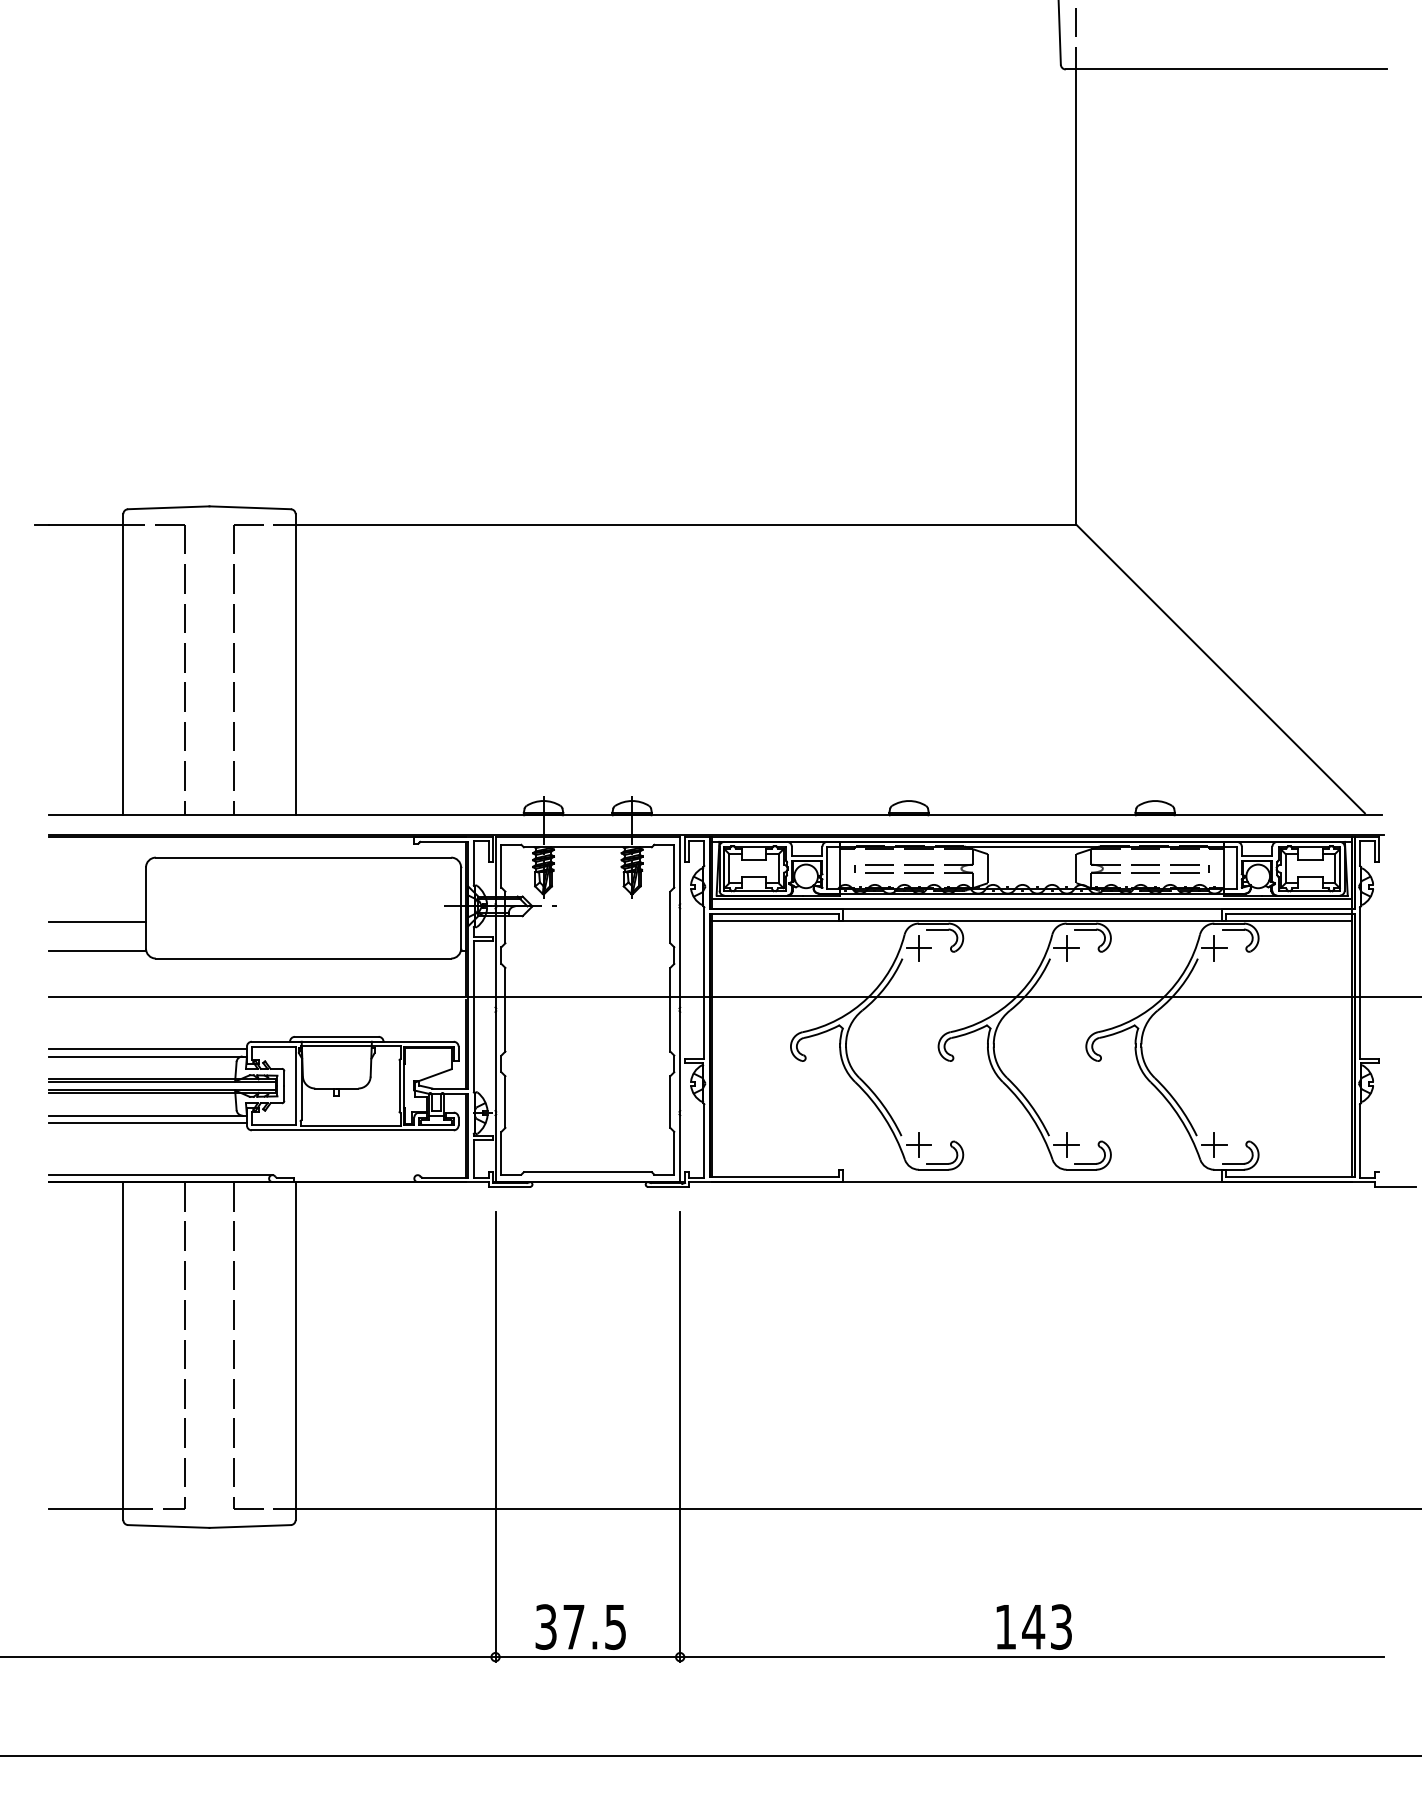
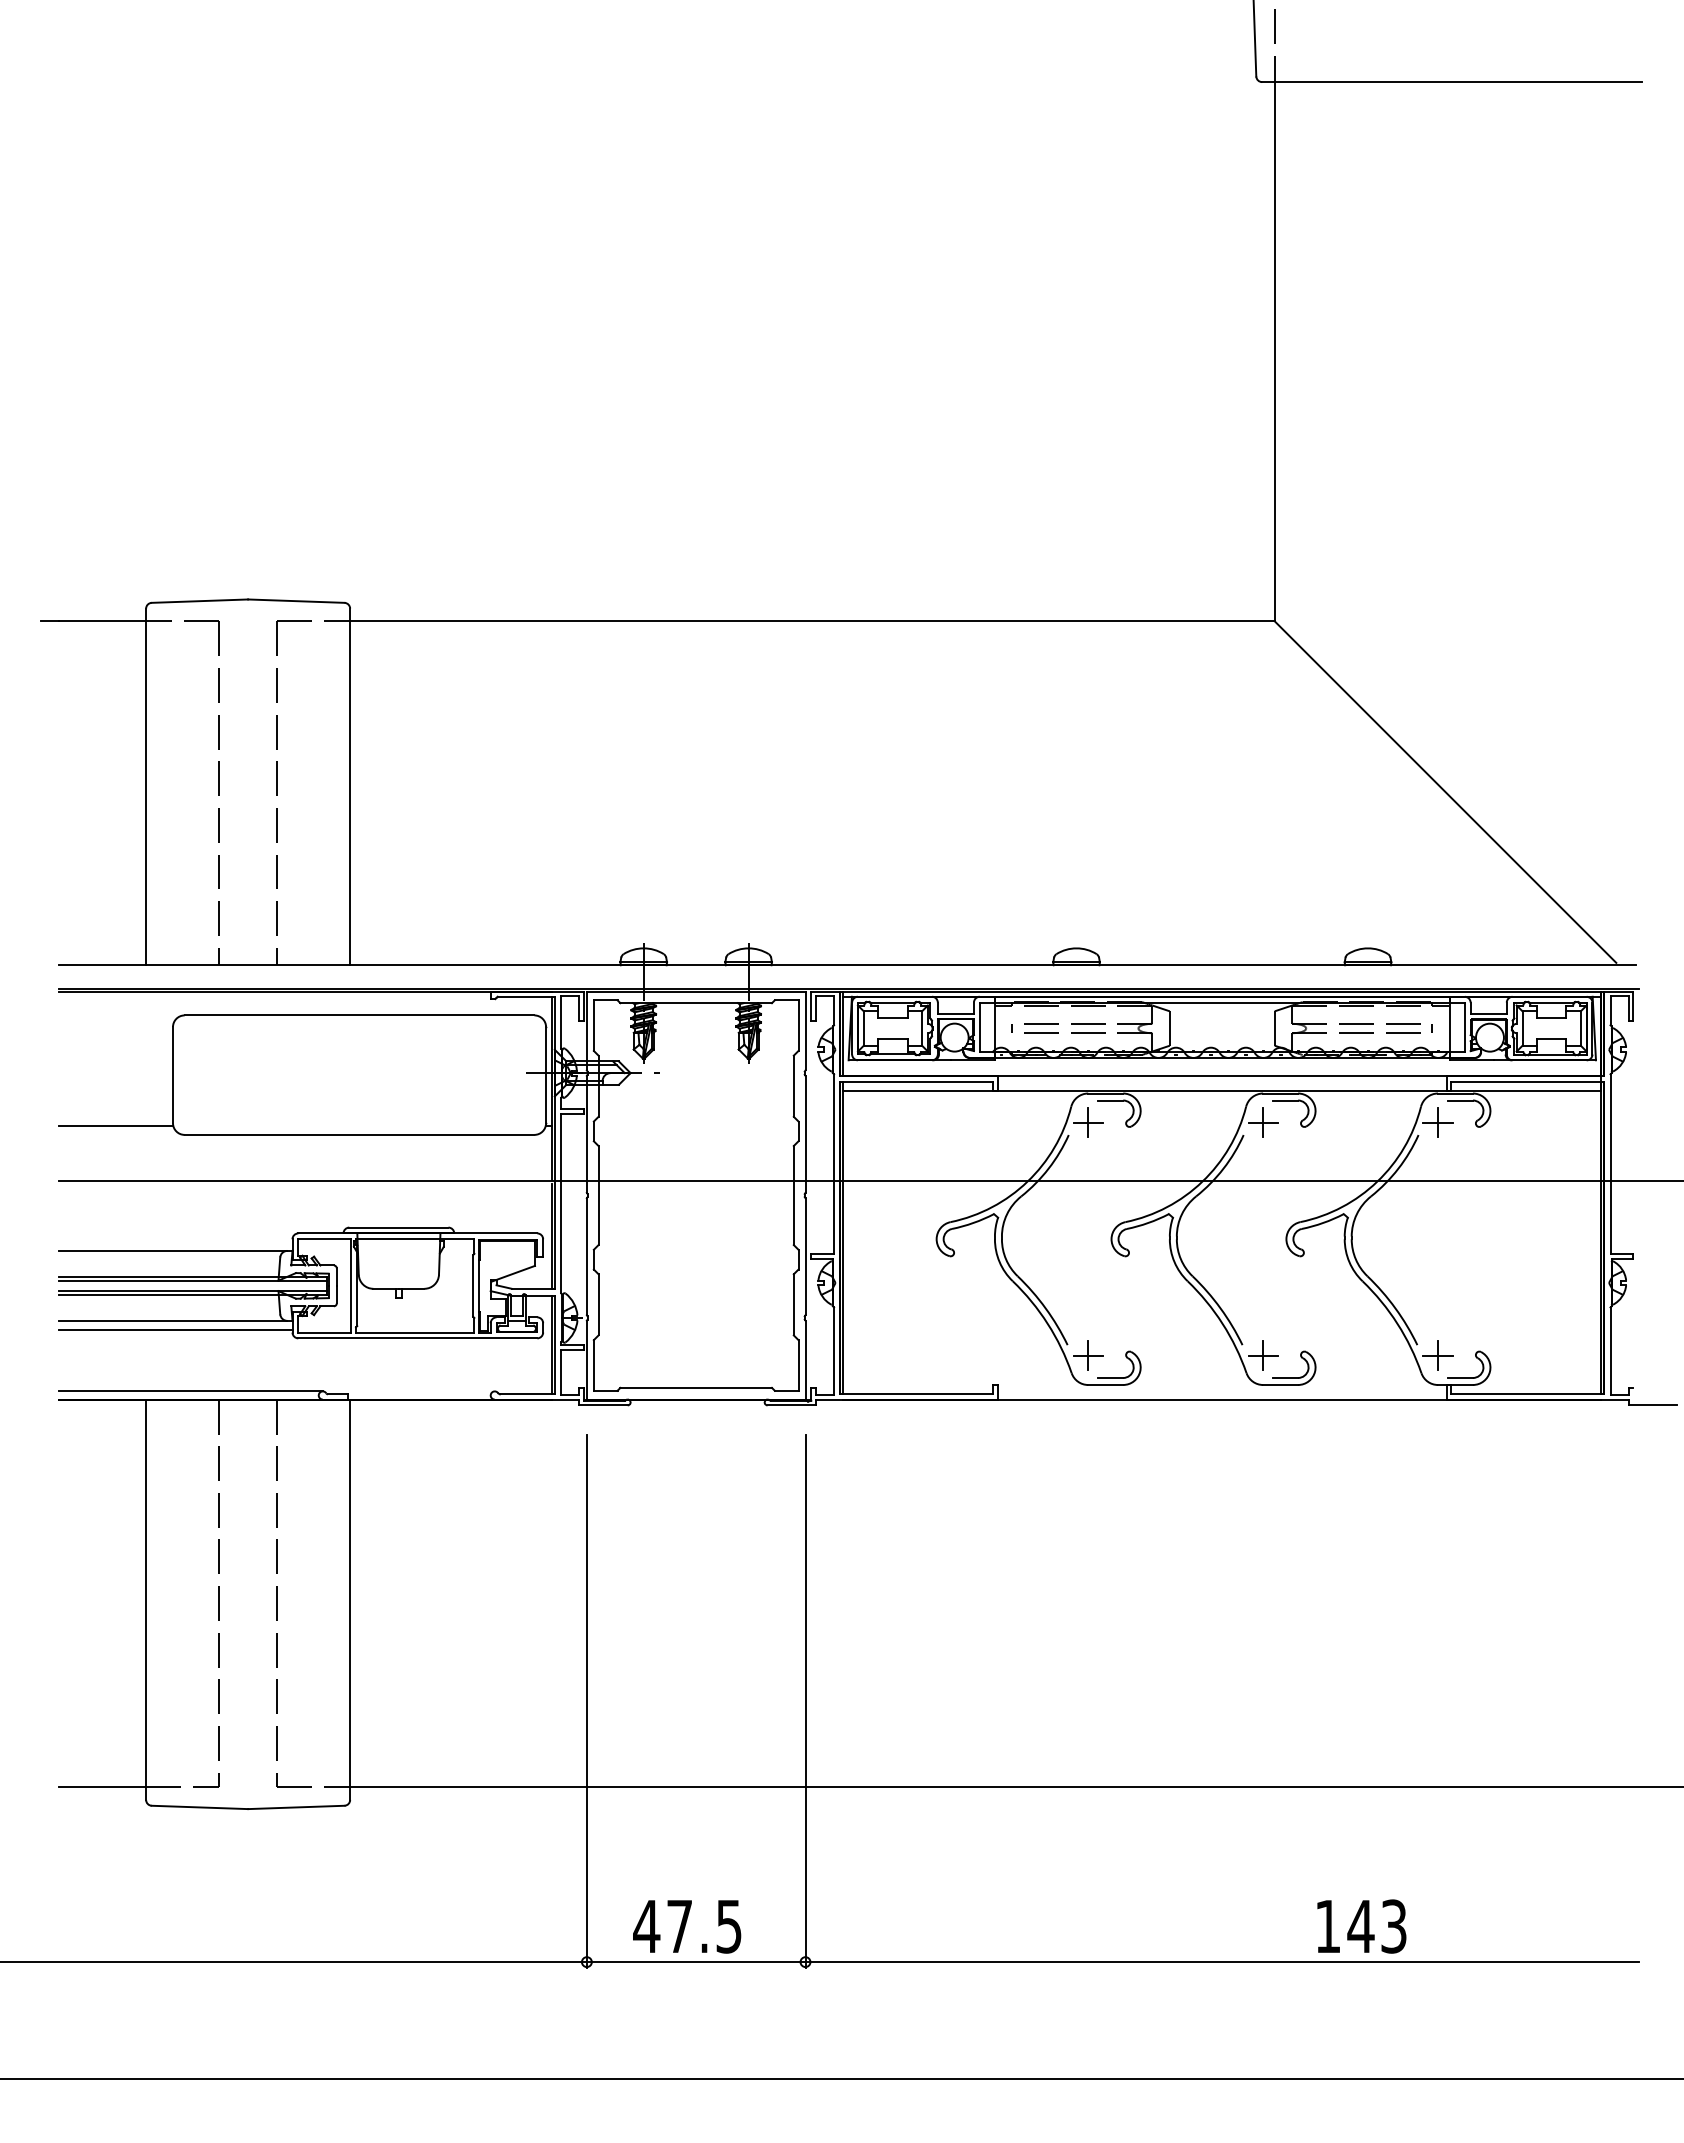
line: (1032, 899) -> (1222, 1064), removed
line: (97, 921) -> (115, 1091), removed
line: (148, 1049) -> (175, 1242), removed
text: (545, 1627) -> (646, 1926), 37.5 -> 47.5
text: (1034, 1627) -> (1361, 1926), moved

